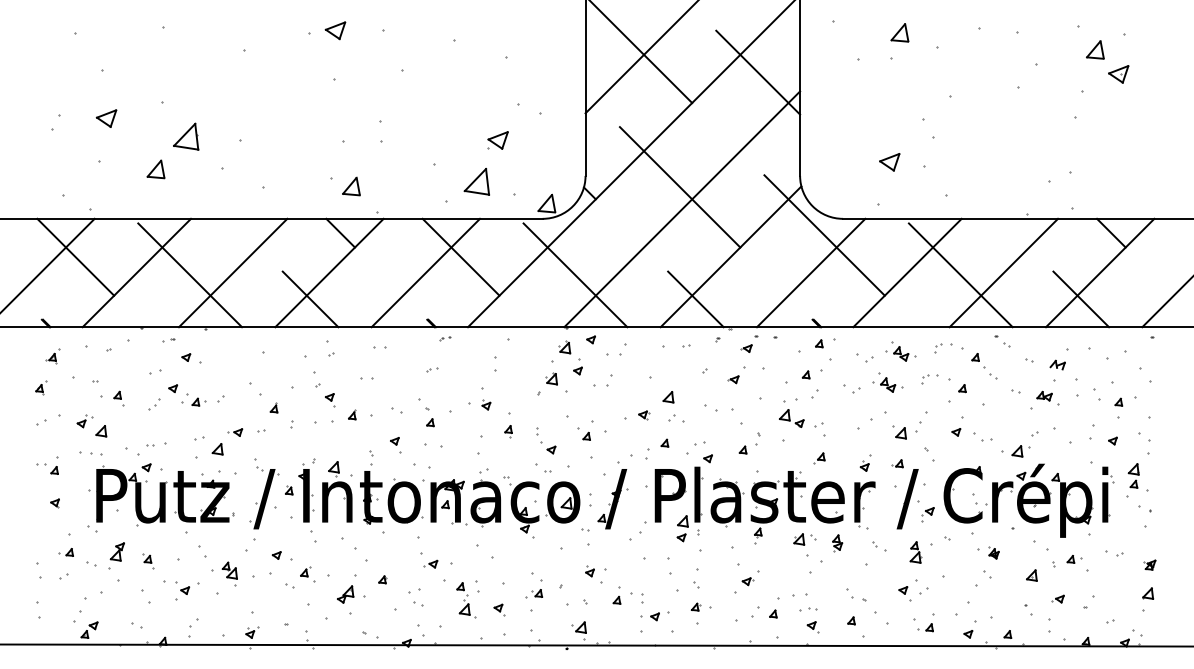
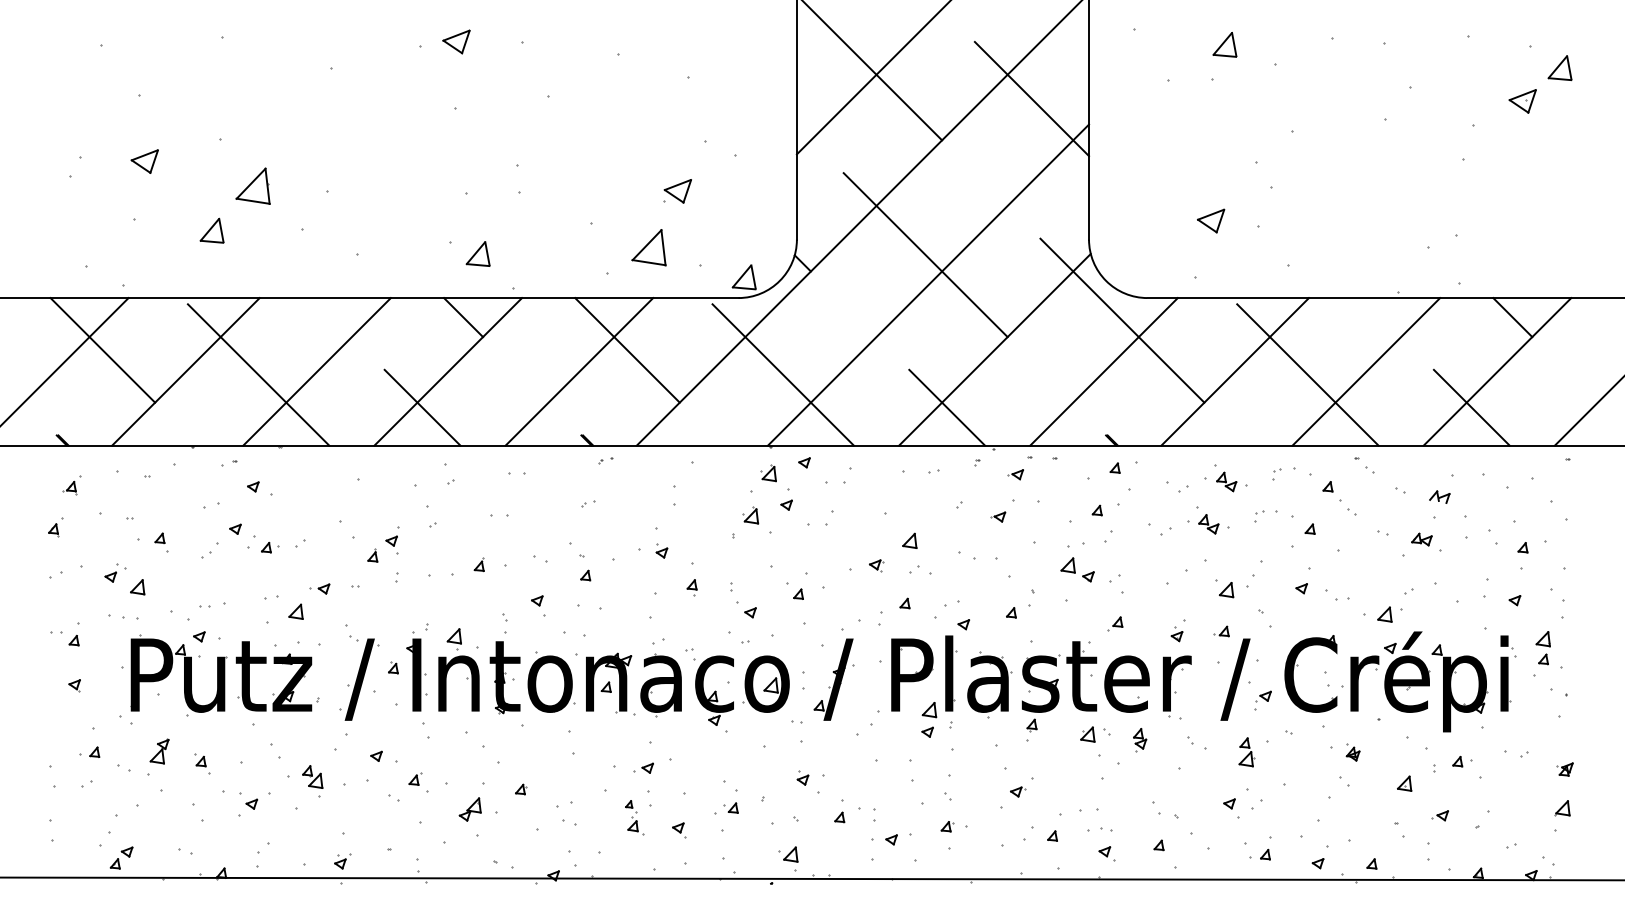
part: (1094, 50) -> (1559, 68), moved
part: (329, 399) -> (391, 544), moved
part: (430, 563) -> (643, 767), moved
part: (466, 600) -> (634, 817), size x0.7

